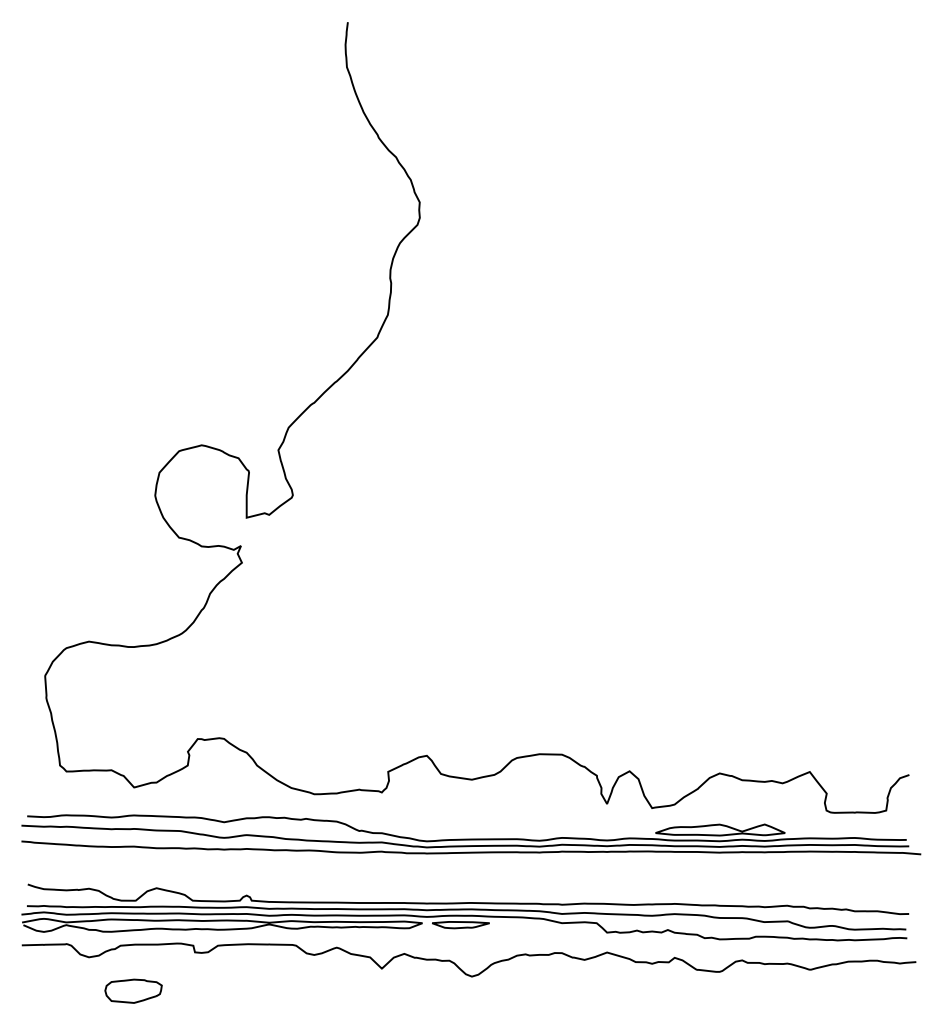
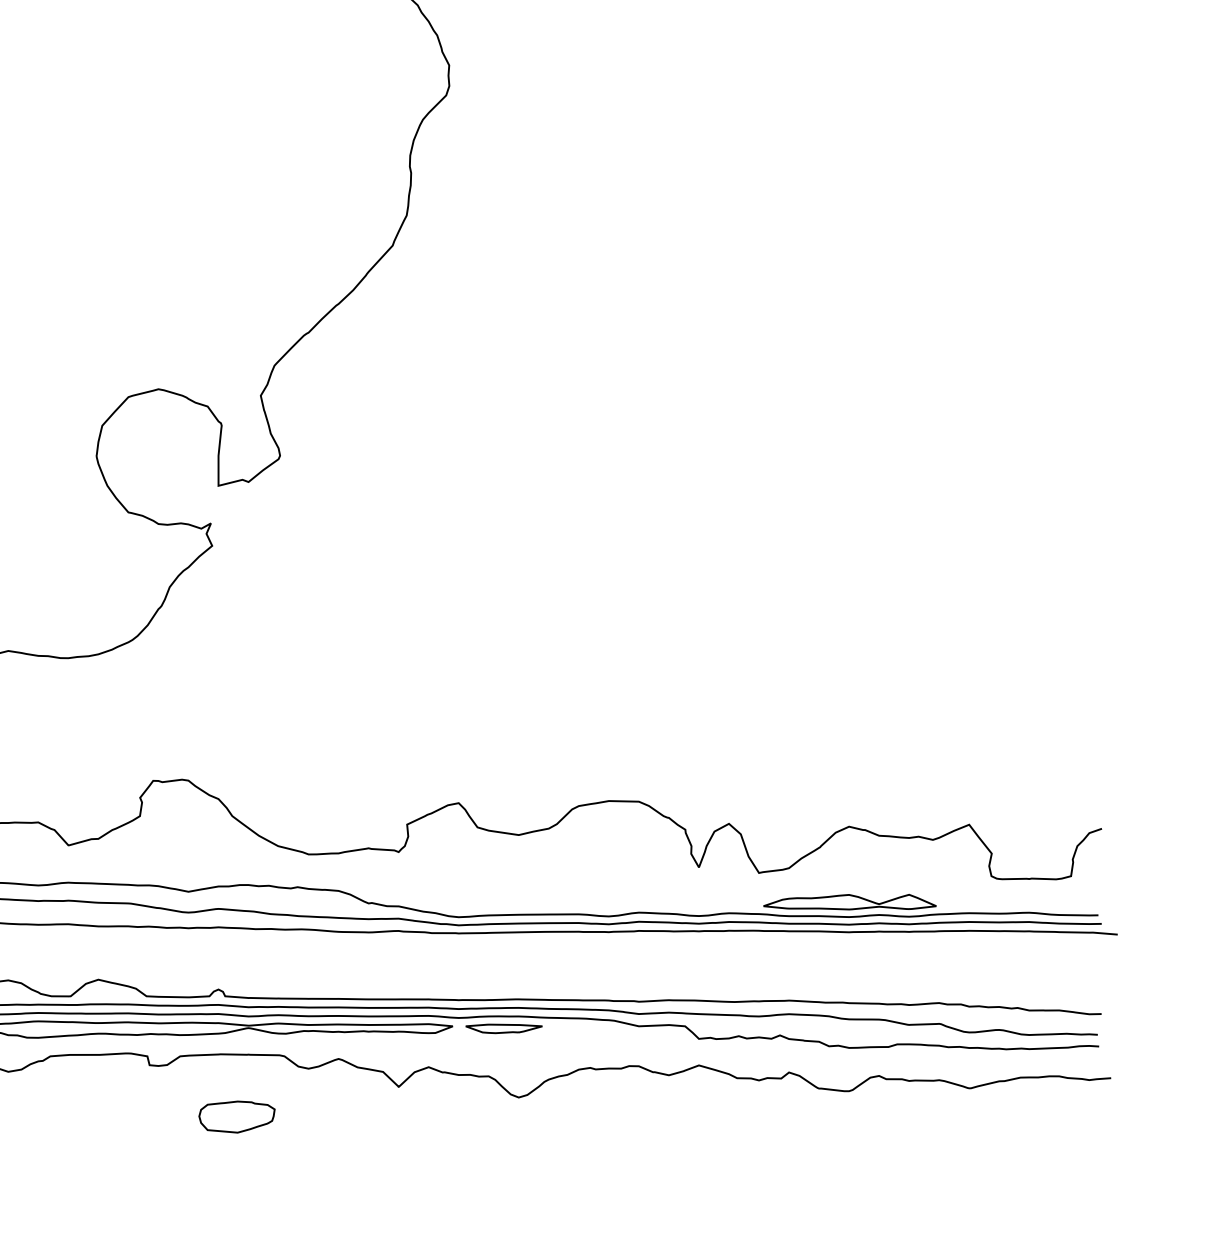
part: (133, 990) -> (236, 1116), moved

